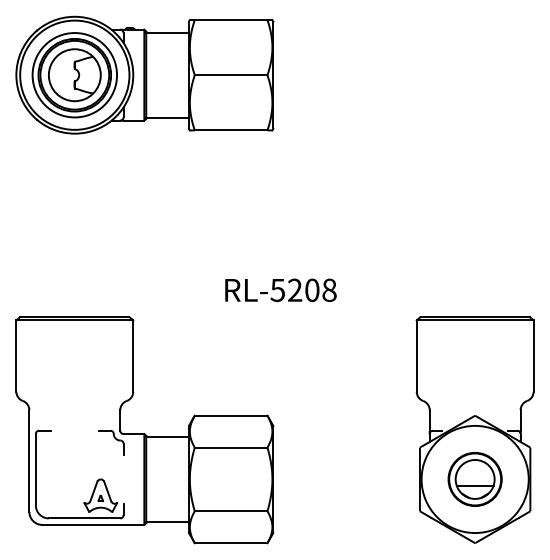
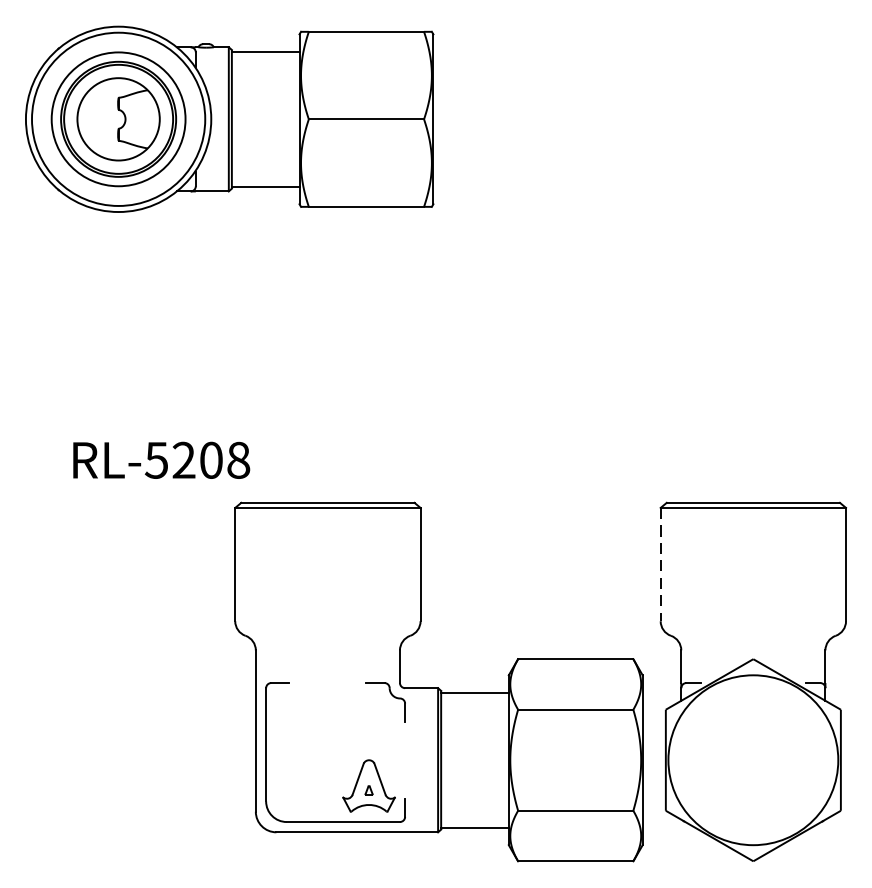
text: (280, 289) -> (160, 459), moved
line: (416, 356) -> (660, 565), solid -> dashed
part: (144, 430) -> (438, 682), moved
part: (474, 479) -> (752, 760), removed

